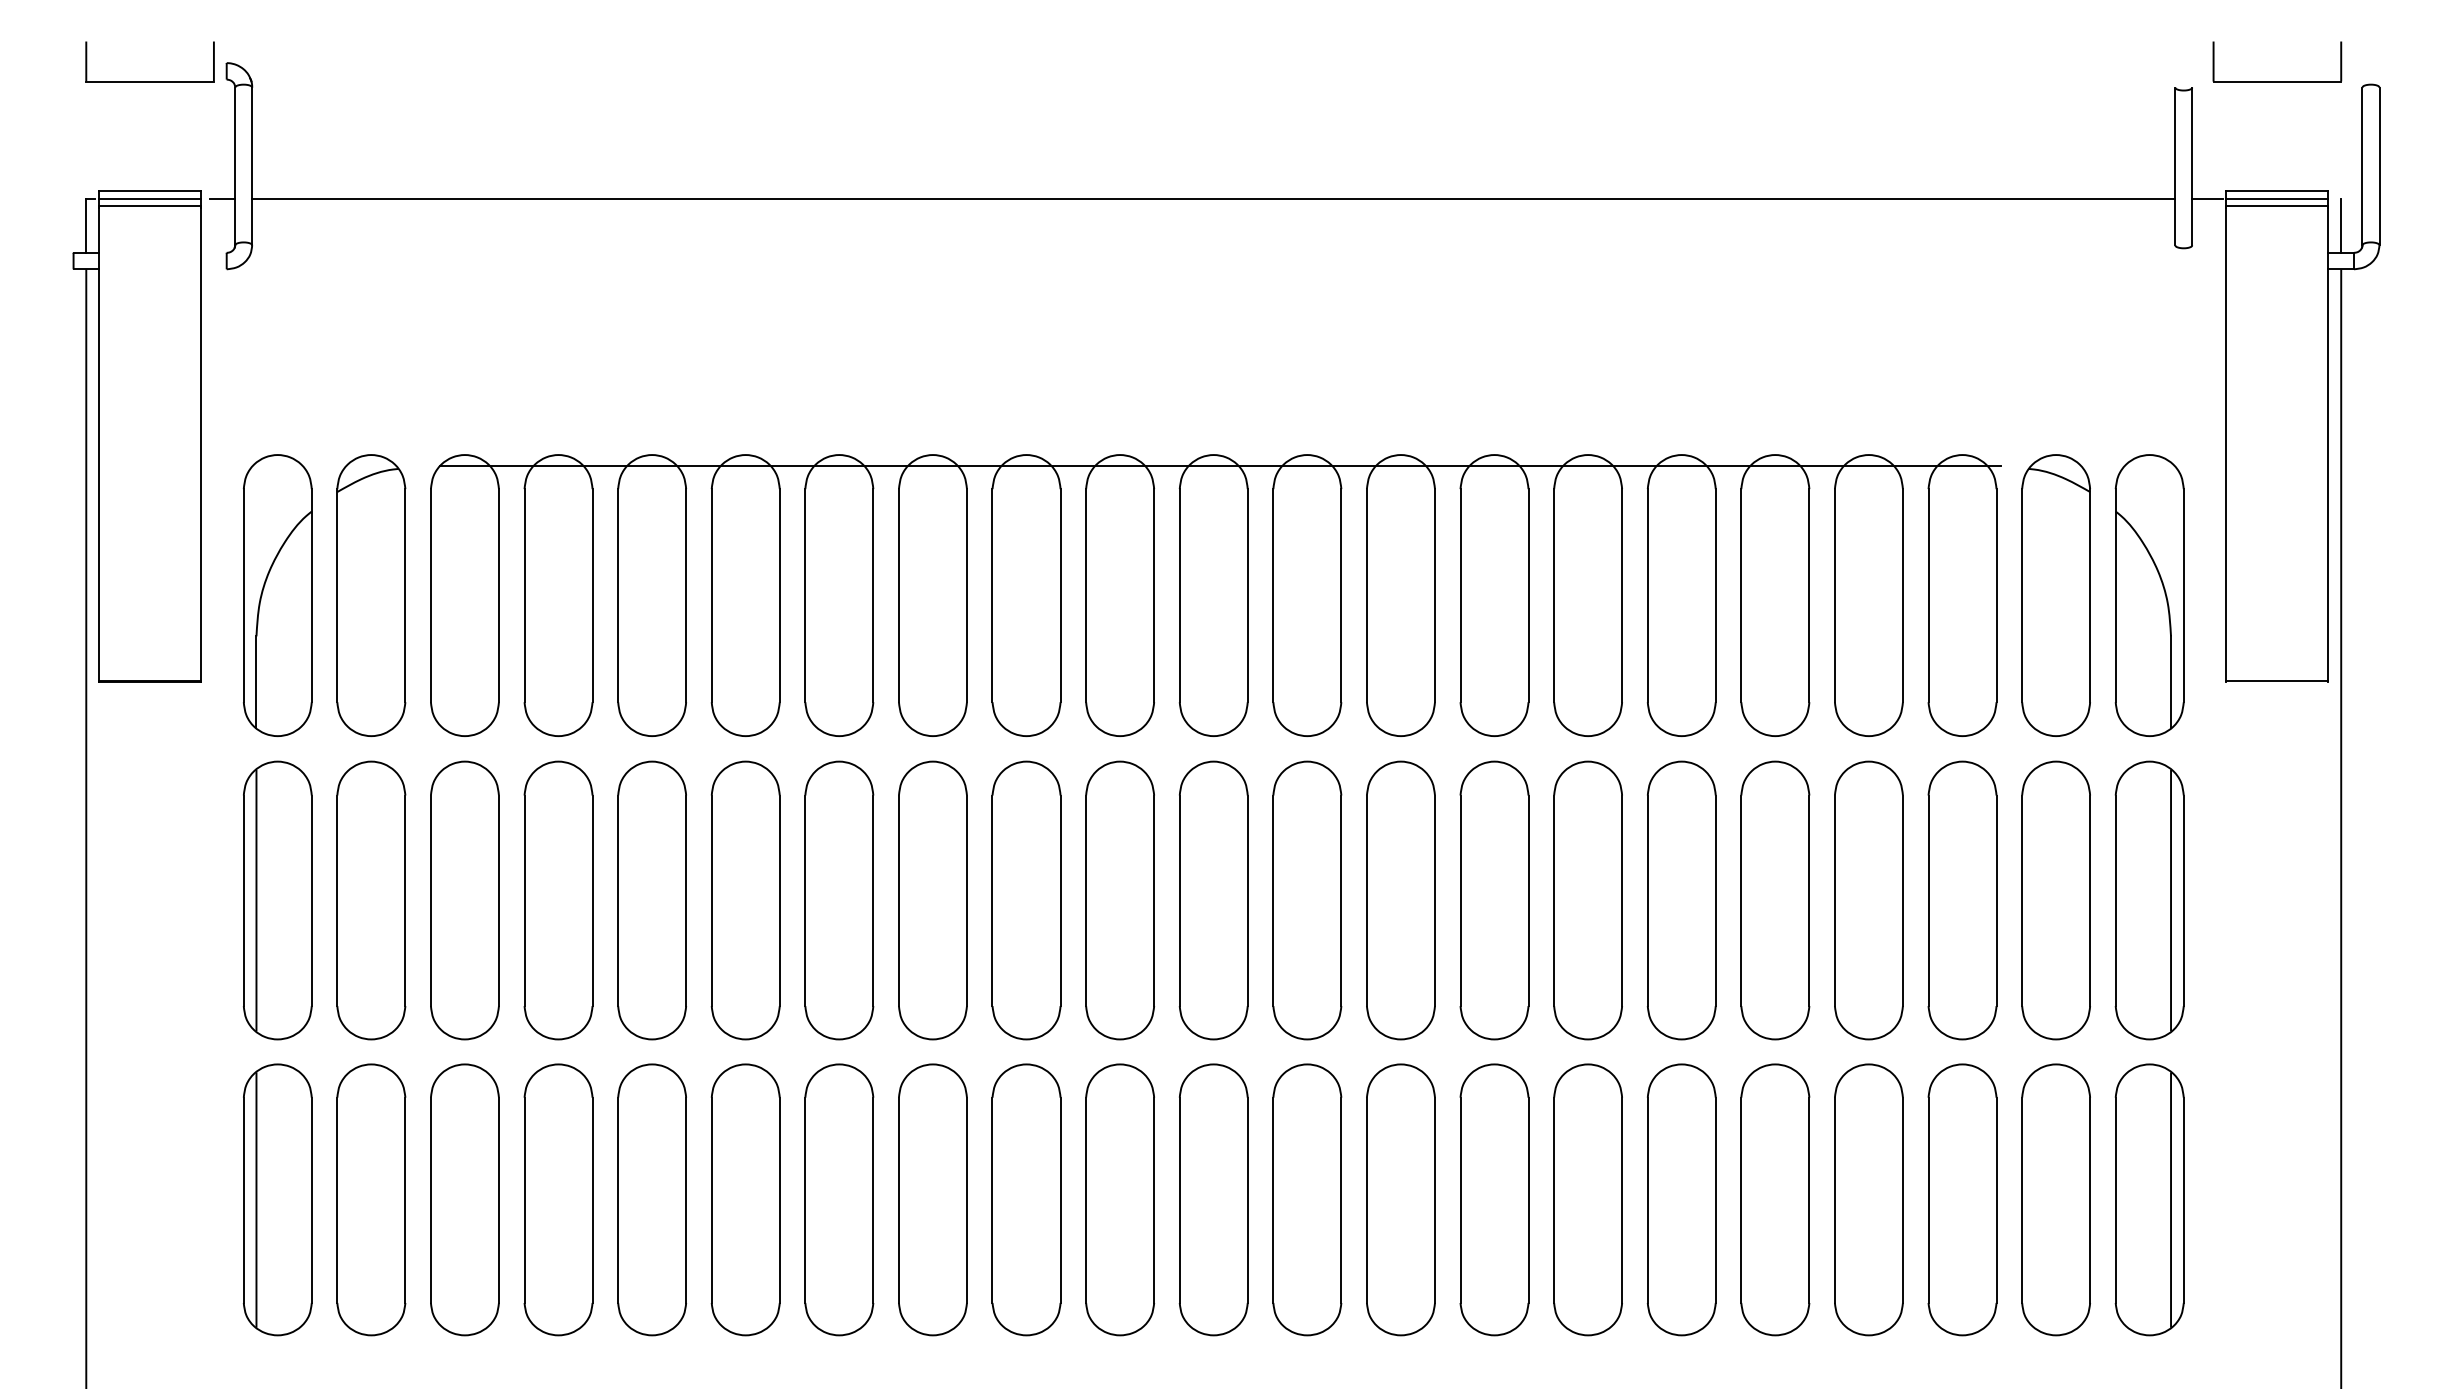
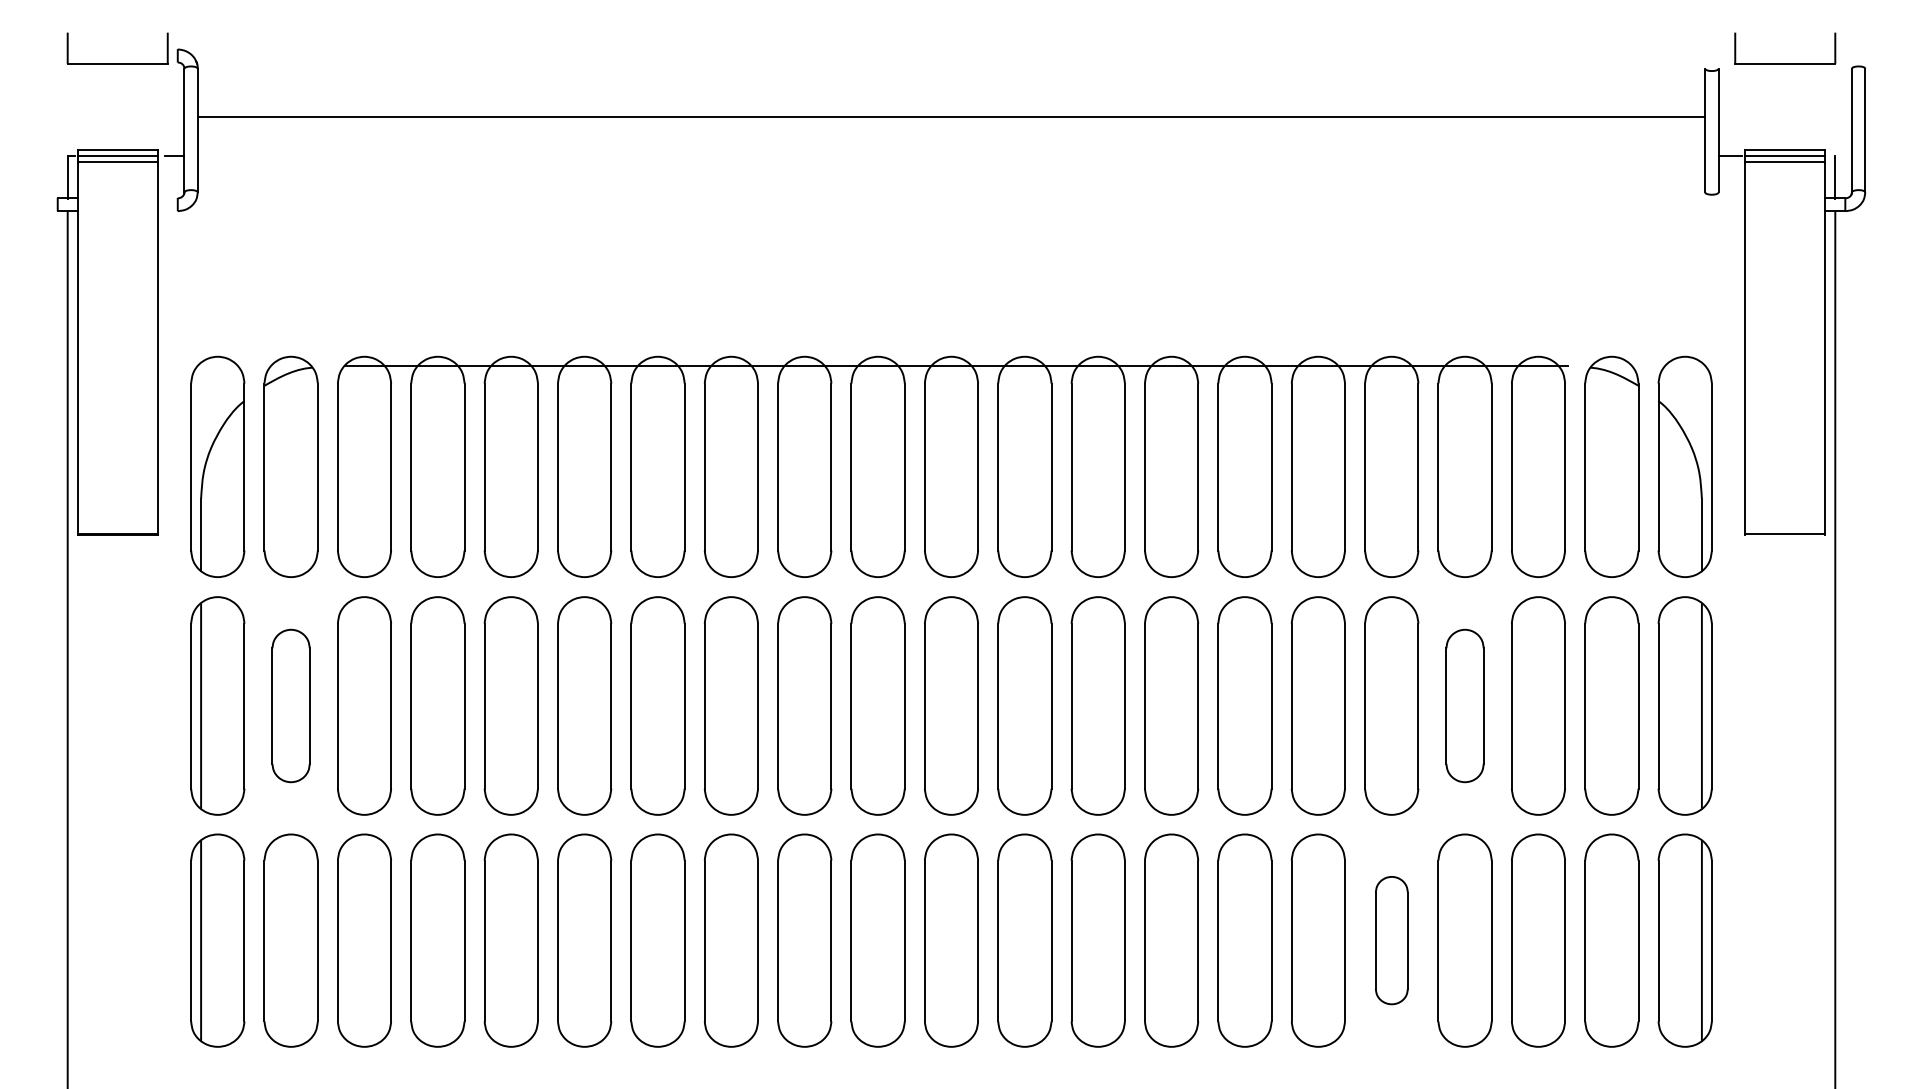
line: (1213, 199) -> (951, 117), moved
part: (370, 899) -> (290, 705), size x0.7
part: (1868, 899) -> (1464, 705), size x0.7
part: (1775, 1199) -> (1391, 940), size x0.6

